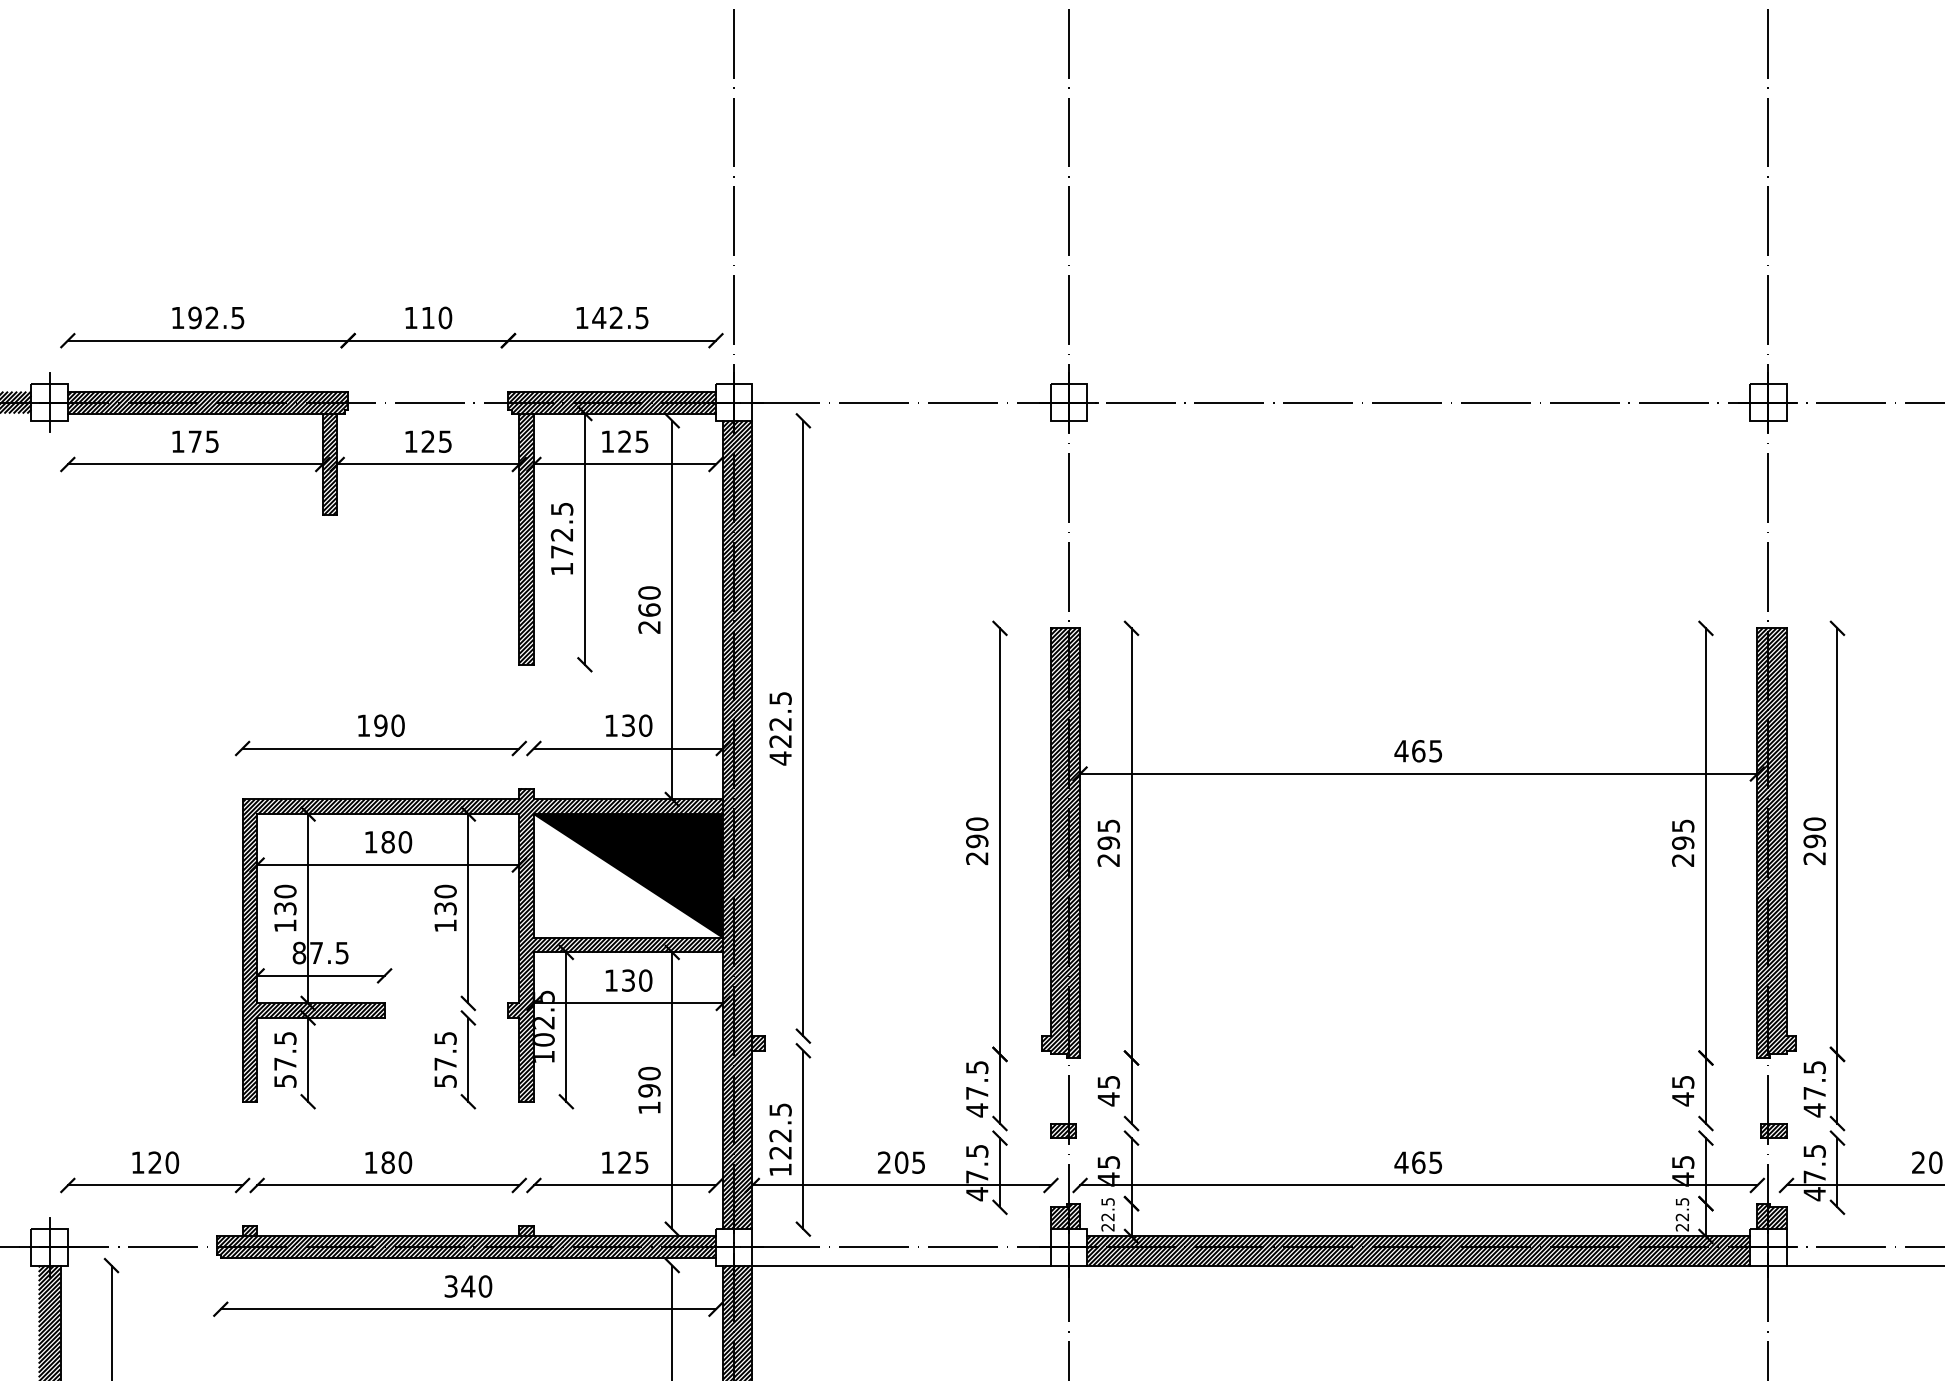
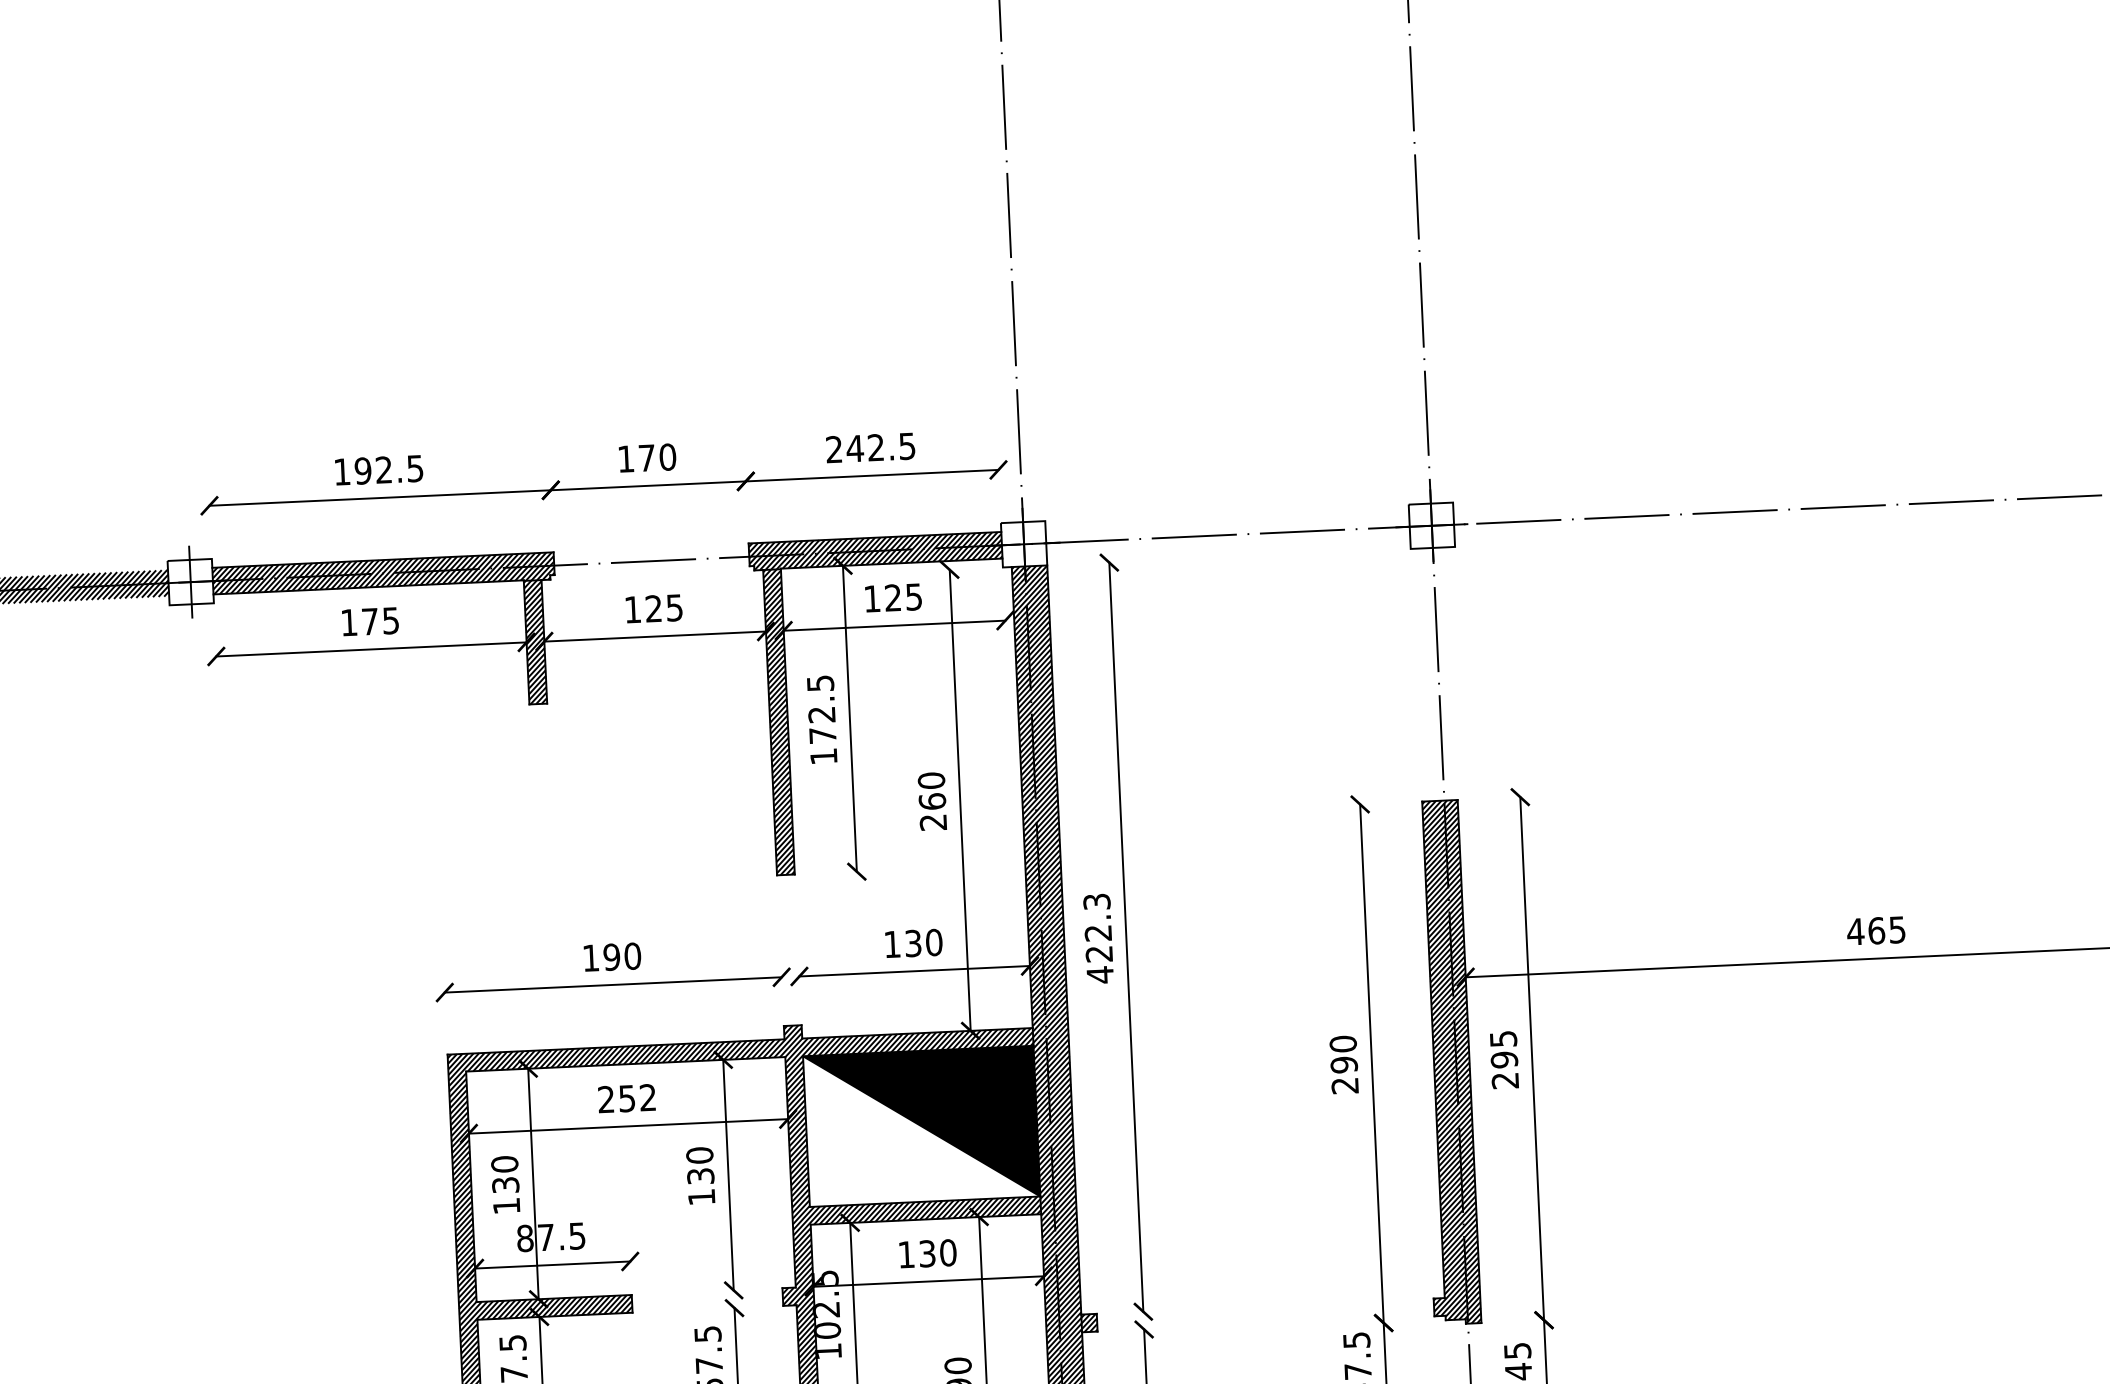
text: (428, 317) -> (647, 457), 110 -> 170
text: (581, 317) -> (833, 449), 142.5 -> 242.5
text: (780, 698) -> (1096, 901), 422.5 -> 422.3
text: (388, 842) -> (627, 1098), 180 -> 252

